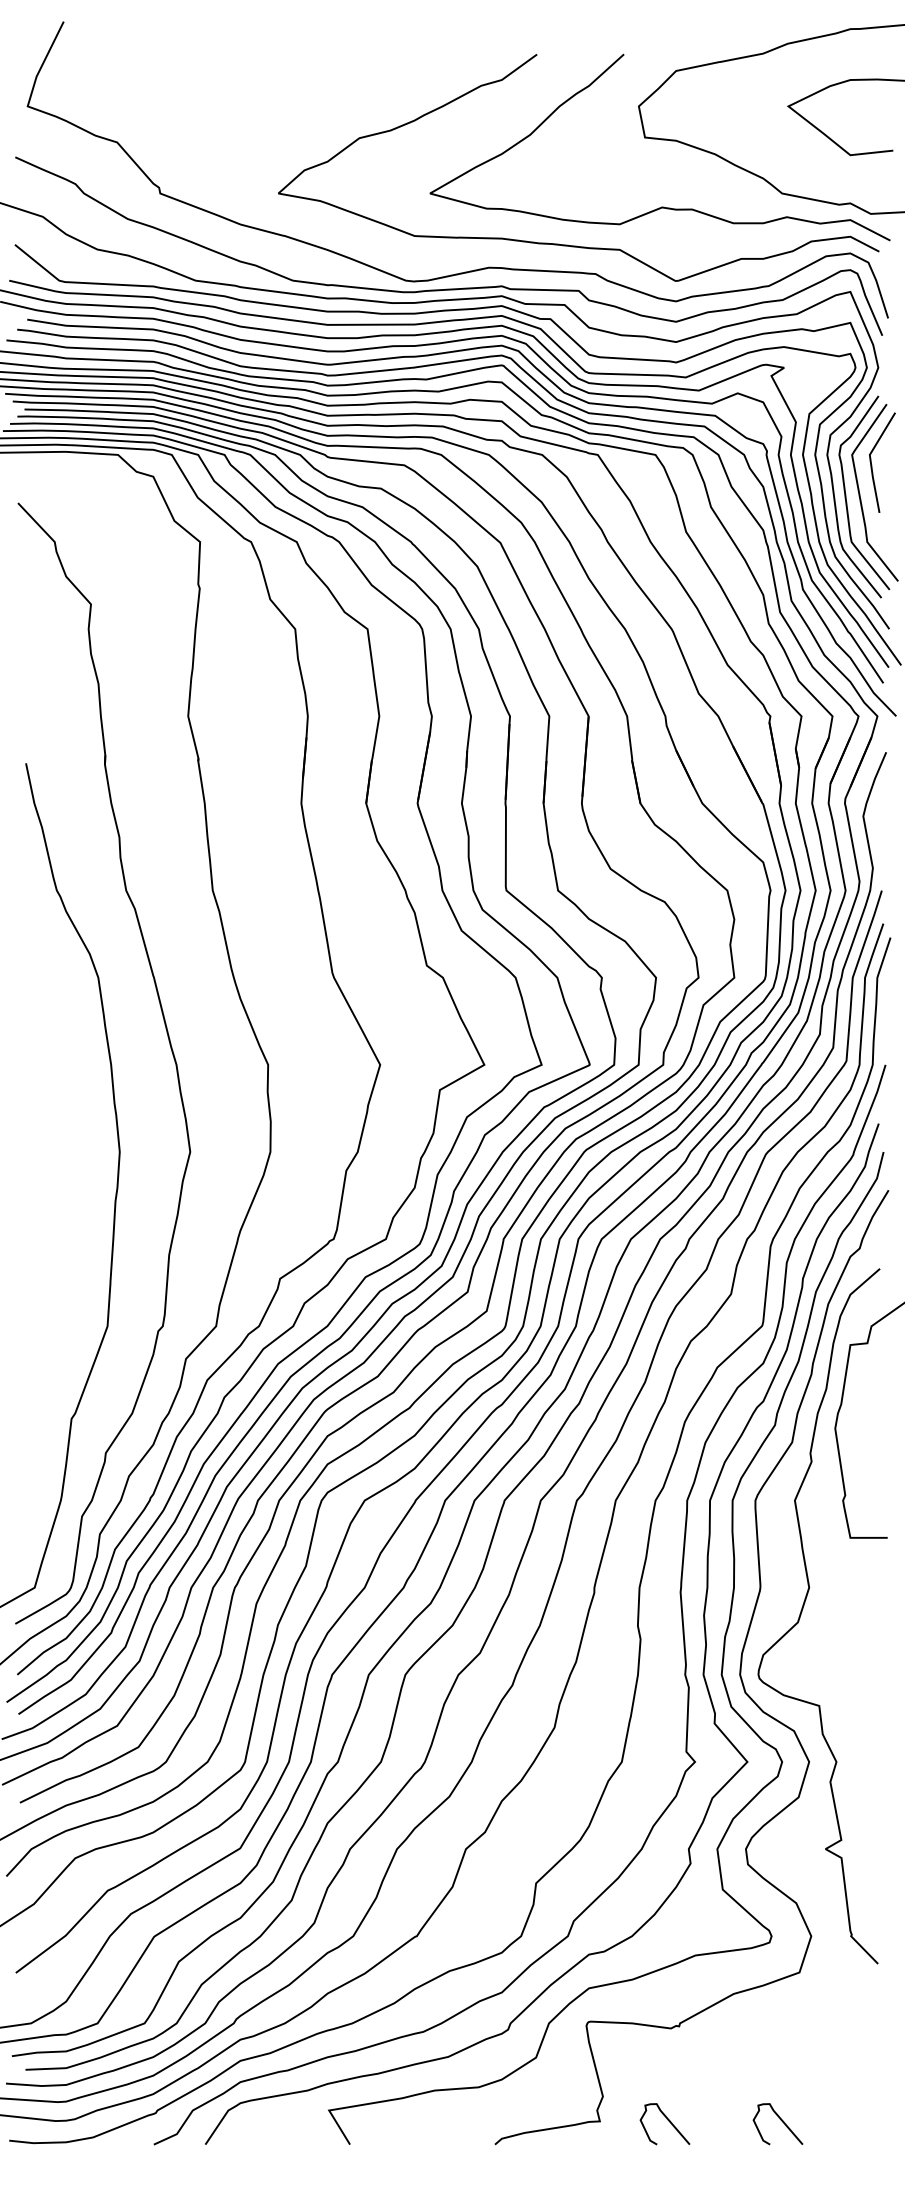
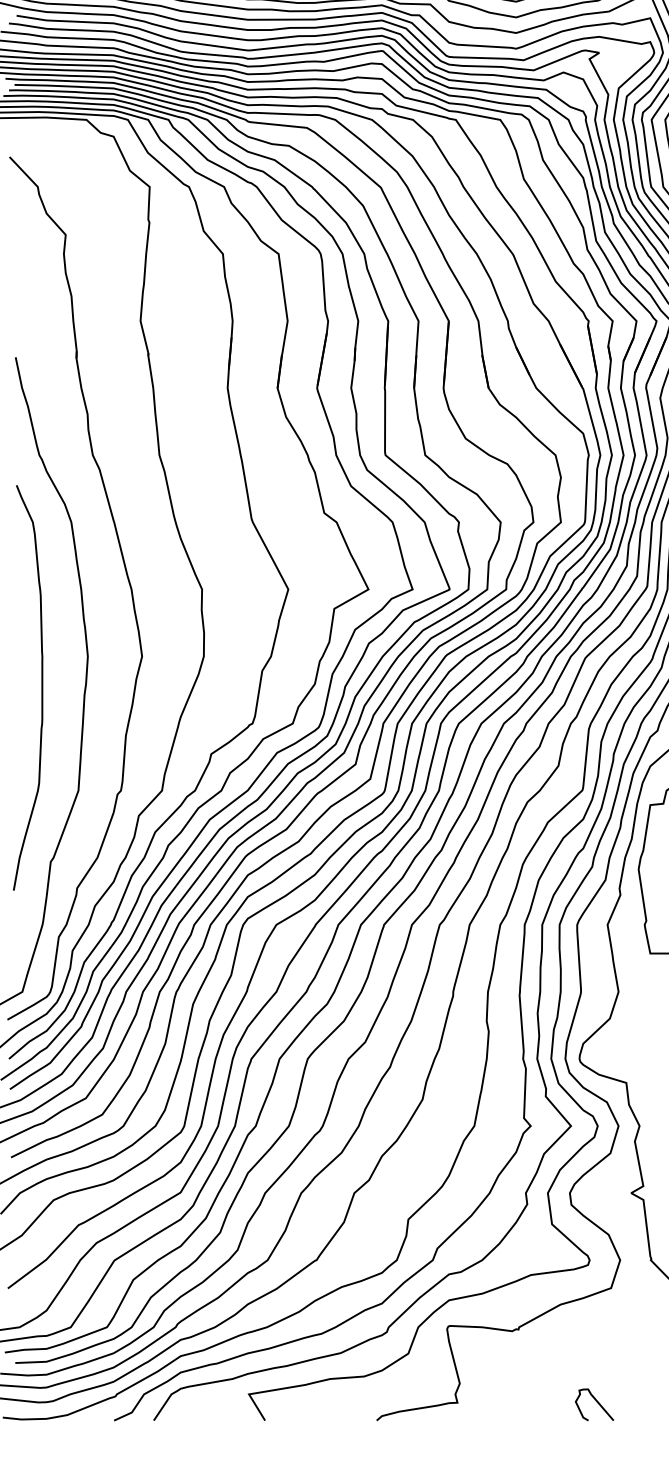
curve: (59, 1192) -> (41, 687), added
curve: (667, 2120) -> (509, 1402), removed

